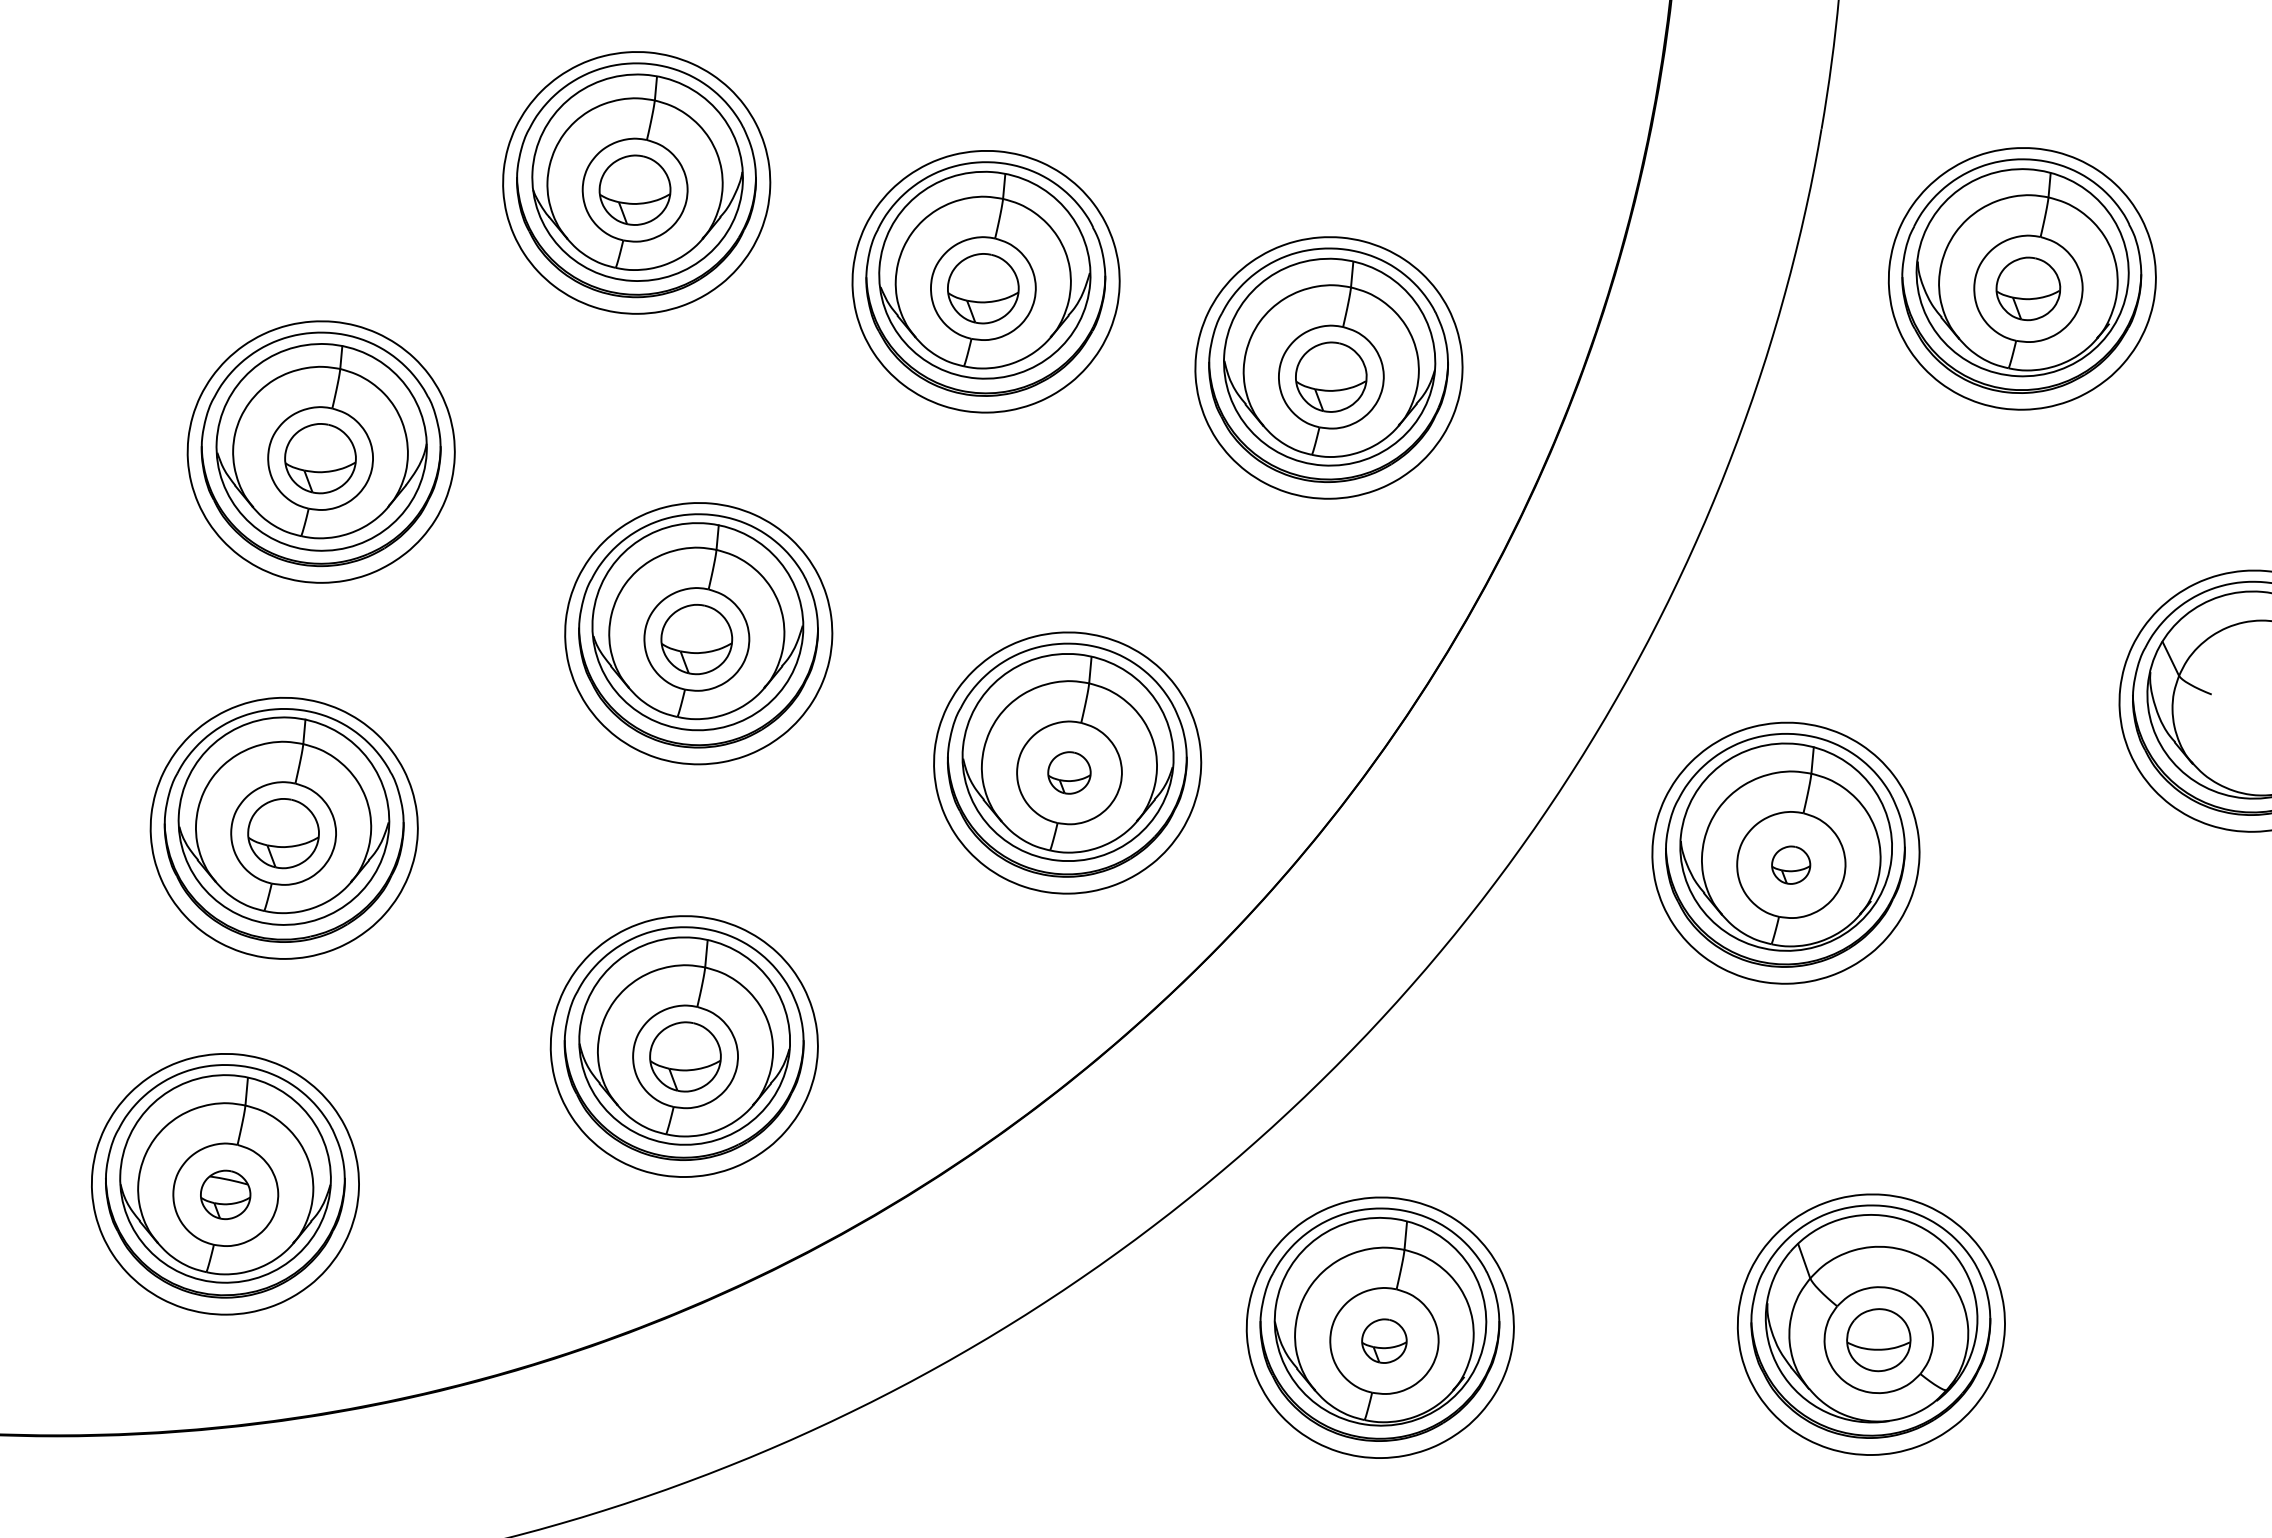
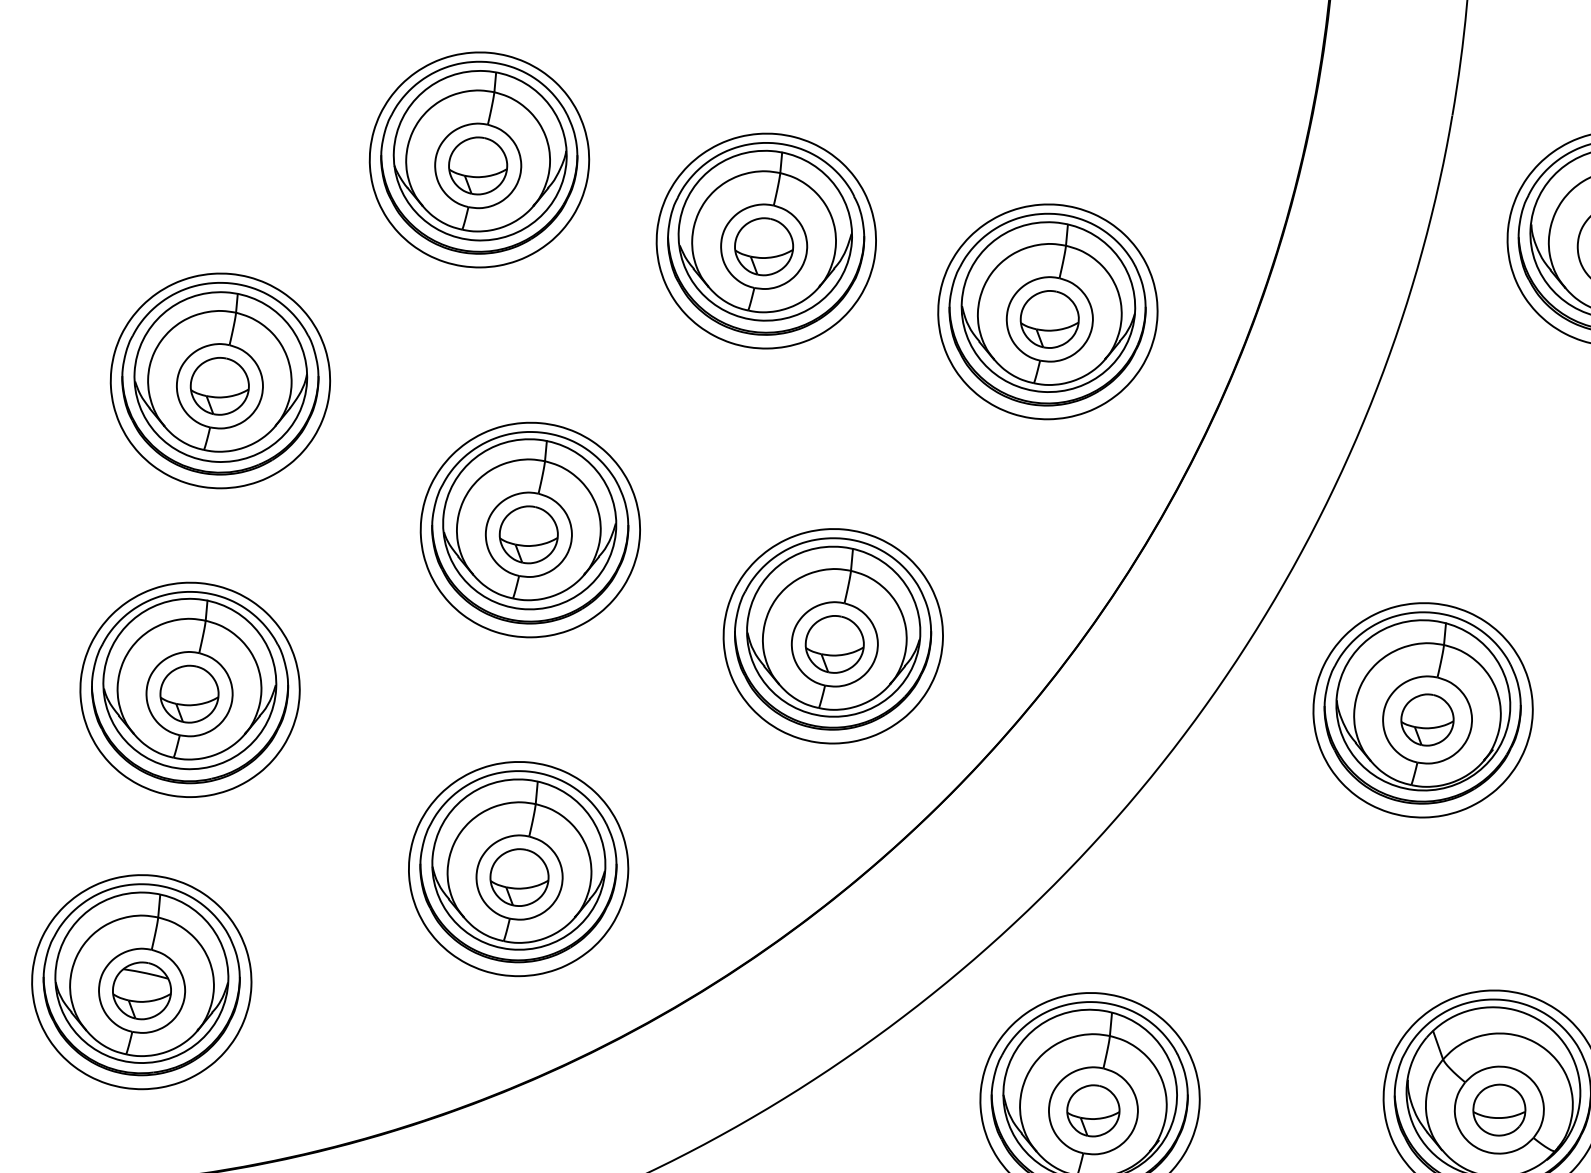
part: (1069, 772) -> (834, 644), size x1.67
part: (1790, 865) -> (1426, 720), size x1.67
part: (225, 1194) -> (141, 990), size x1.43
part: (1384, 1341) -> (1093, 1111), size x1.43

